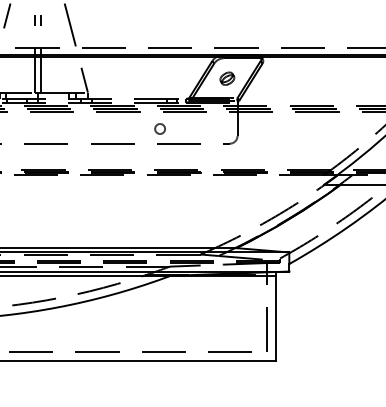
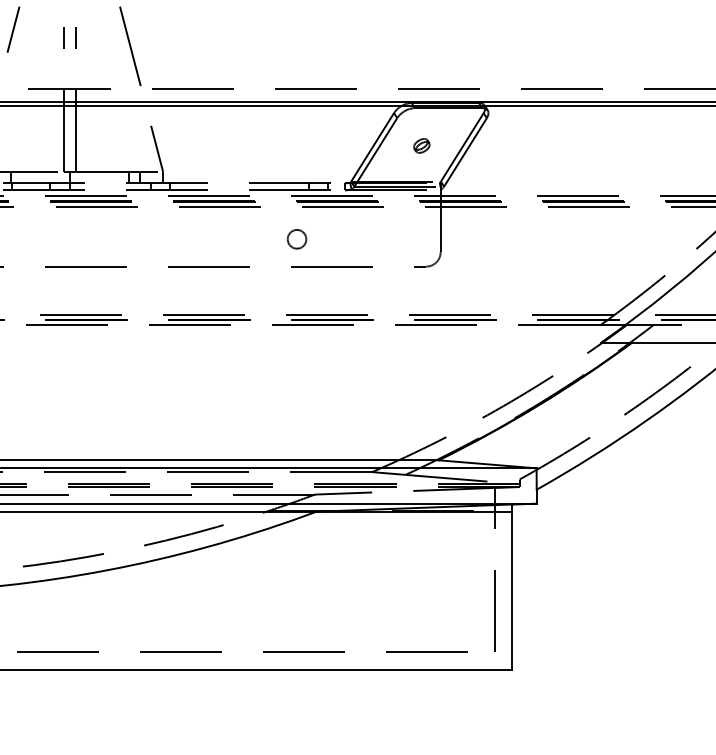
part: (227, 78) -> (421, 145), size x0.6

